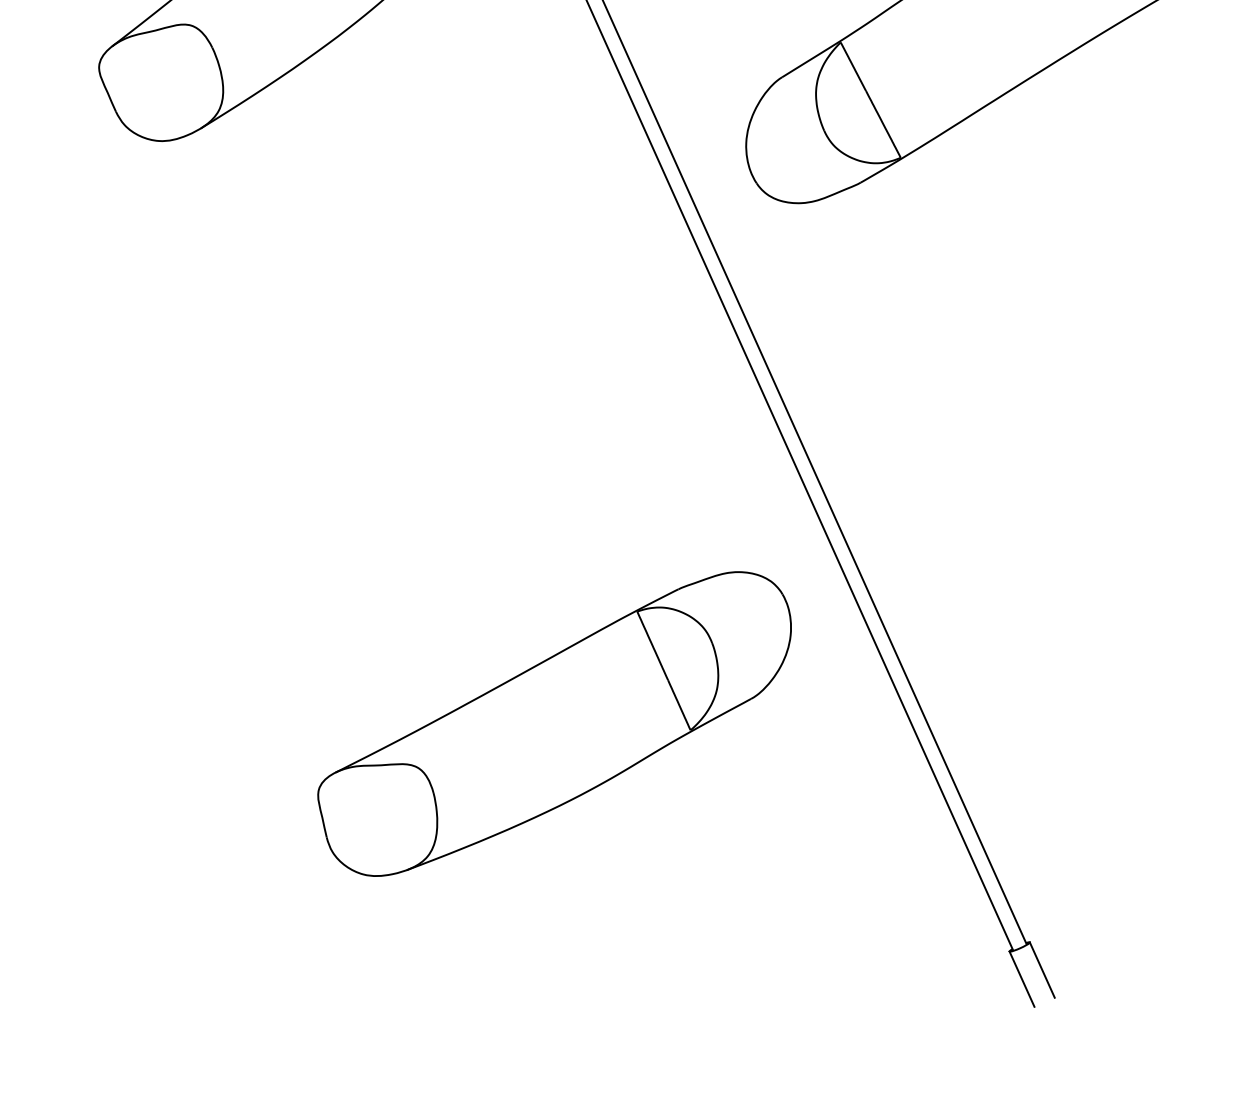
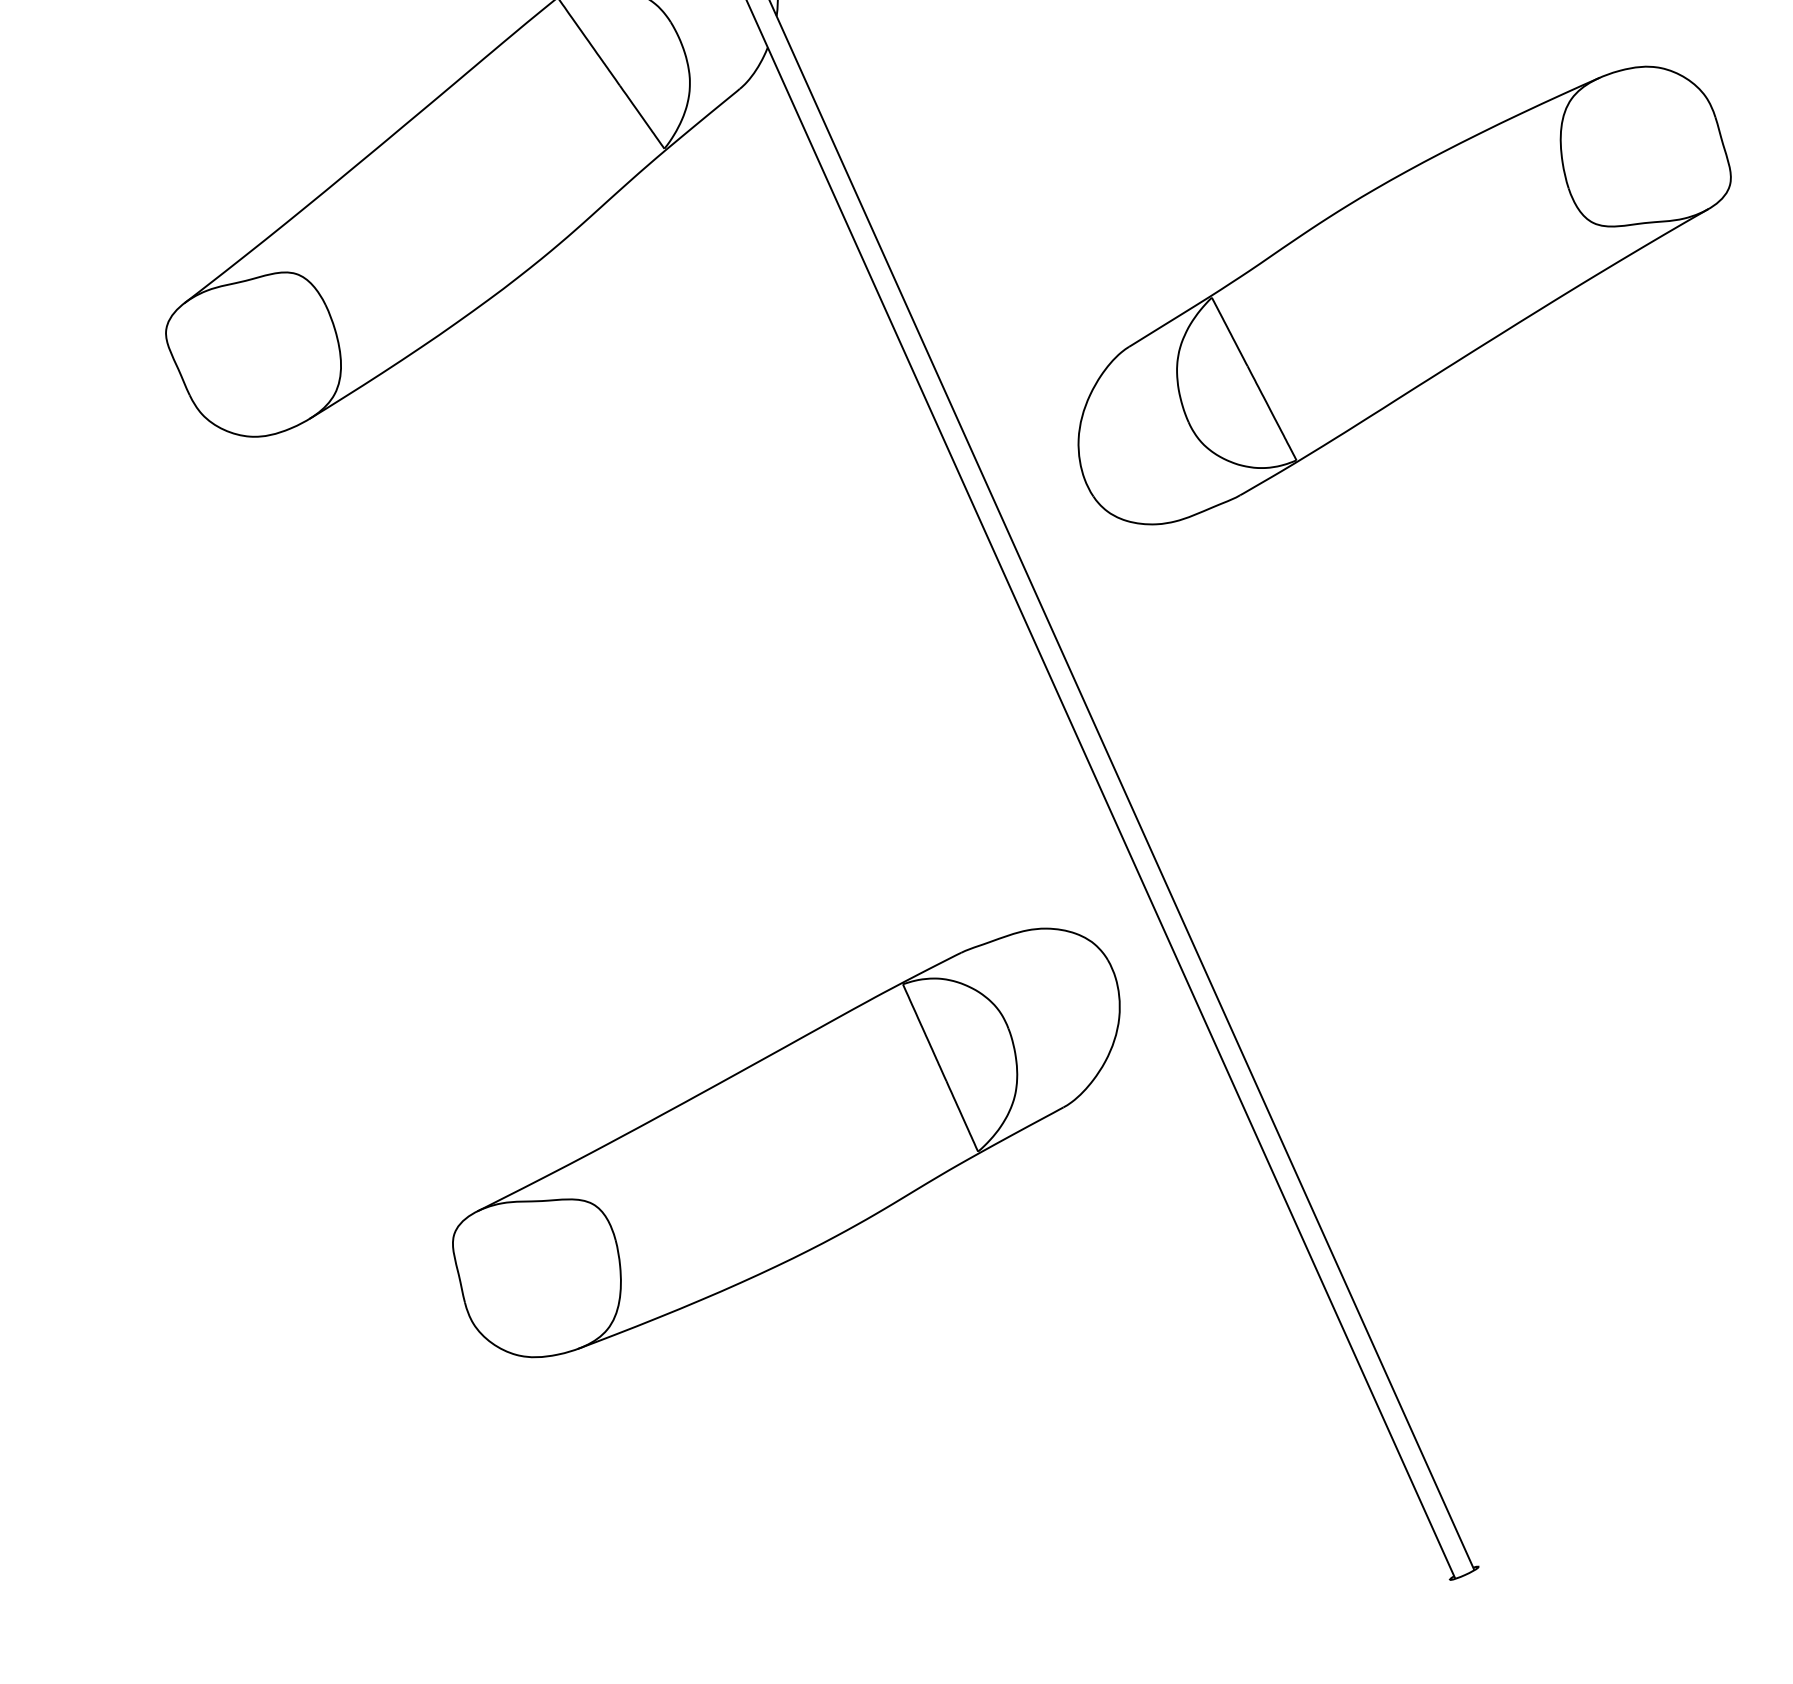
part: (554, 723) -> (786, 1142), moved
line: (1041, 969) -> (1495, 1605), removed
line: (1022, 979) -> (1467, 1618), removed

